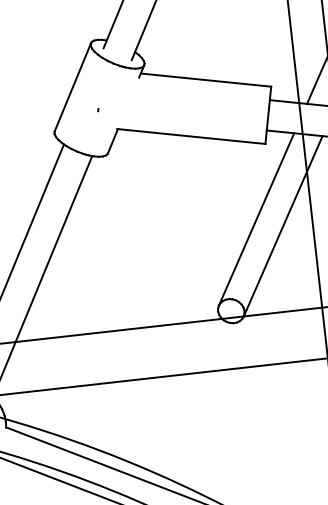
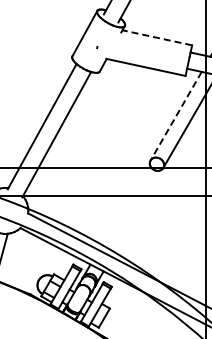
line: (206, 79) -> (157, 37), solid -> dashed
line: (255, 220) -> (175, 116), solid -> dashed

